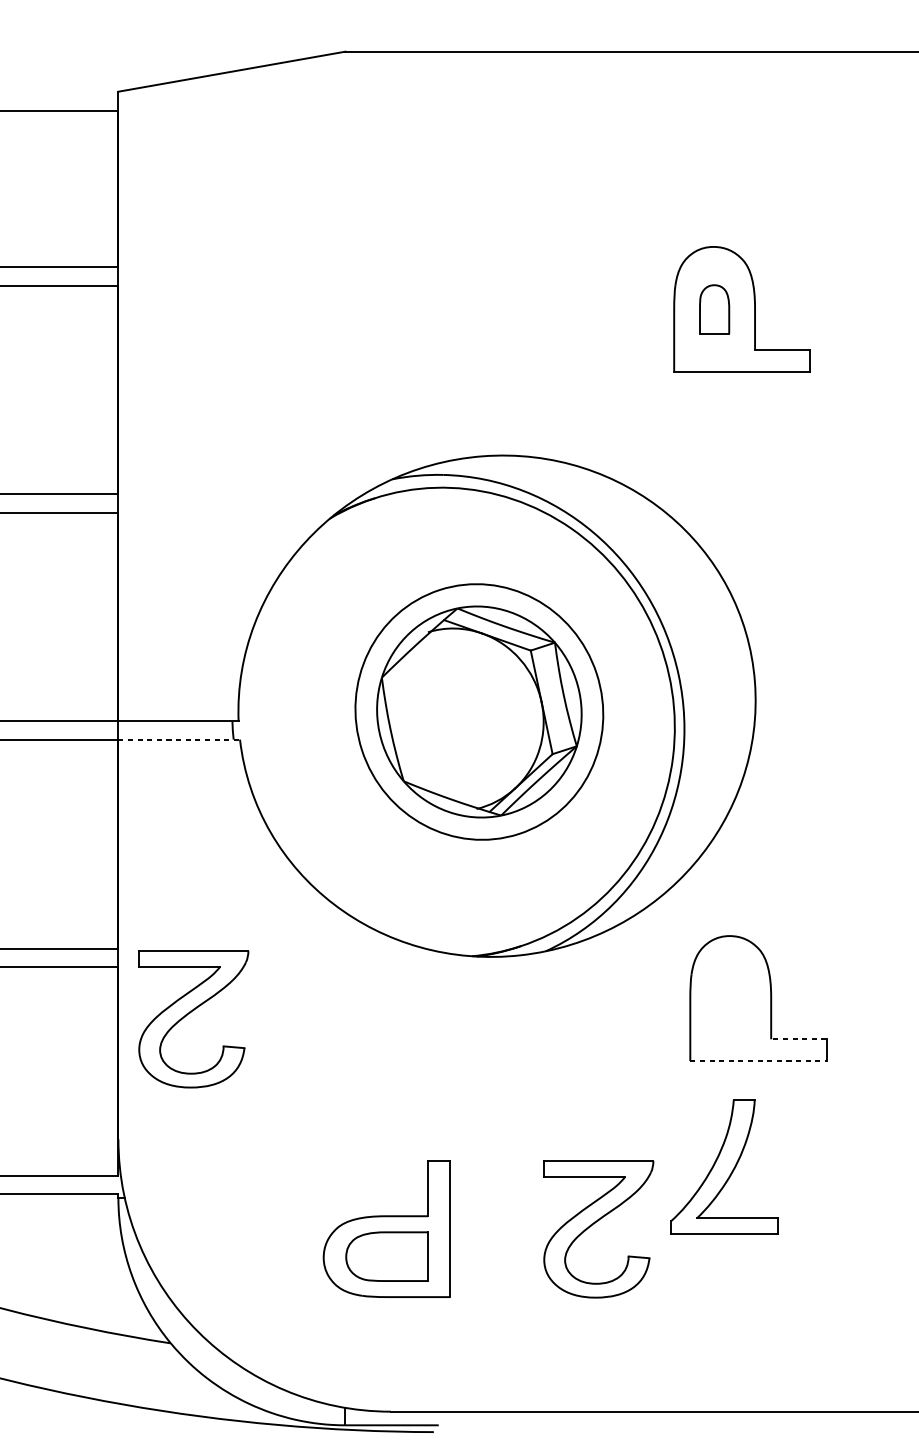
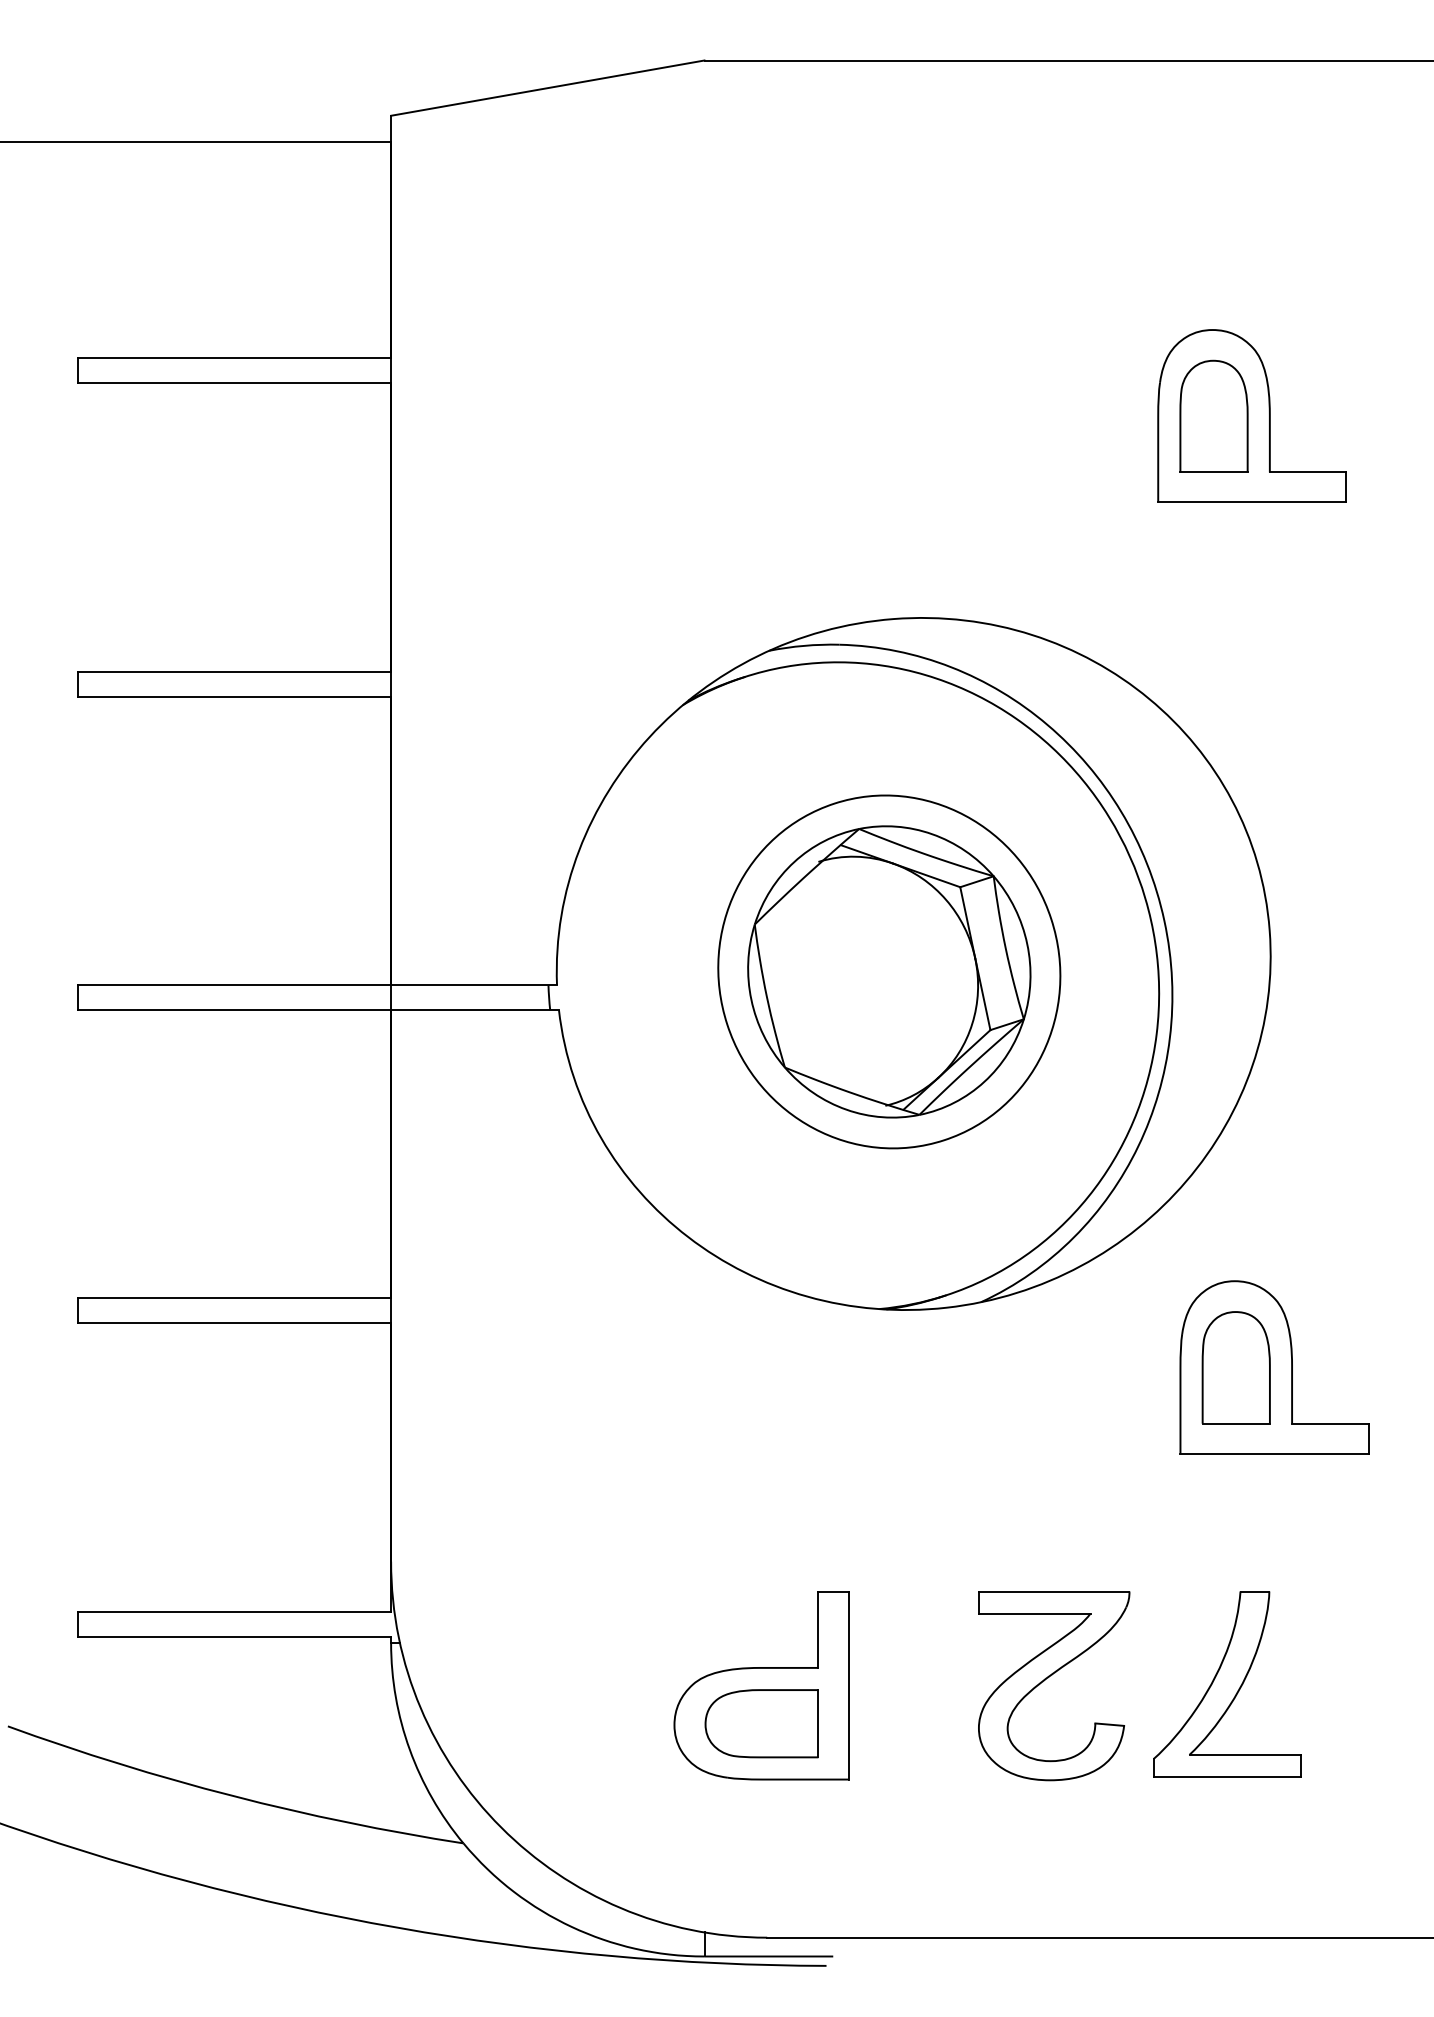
part: (714, 308) -> (1213, 415), size x1.67
line: (179, 739) -> (475, 1010), dashed -> solid
part: (730, 998) -> (1235, 1367), added
part: (189, 1013) -> (489, 1388), removed
line: (798, 1039) -> (1329, 1423), dashed -> solid
line: (758, 1060) -> (1274, 1453), dashed -> solid
part: (724, 1167) -> (1227, 1684), moved

